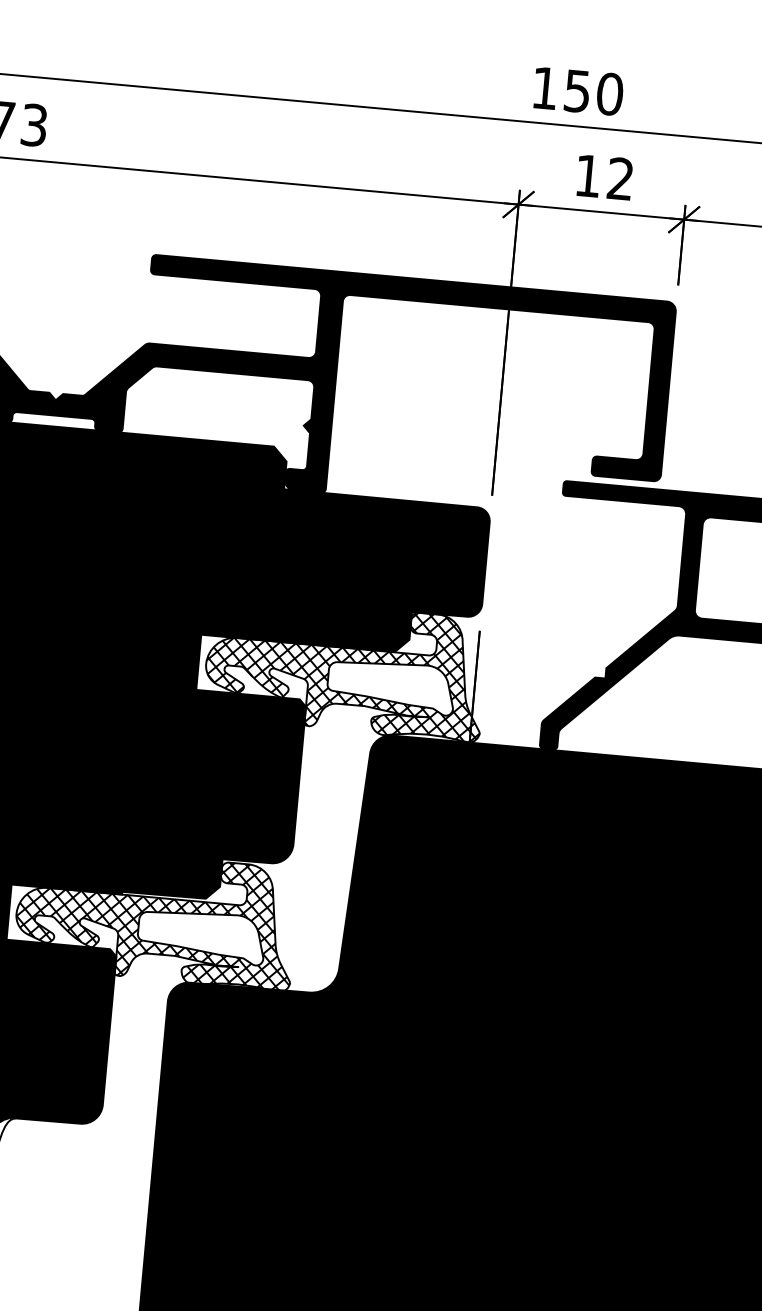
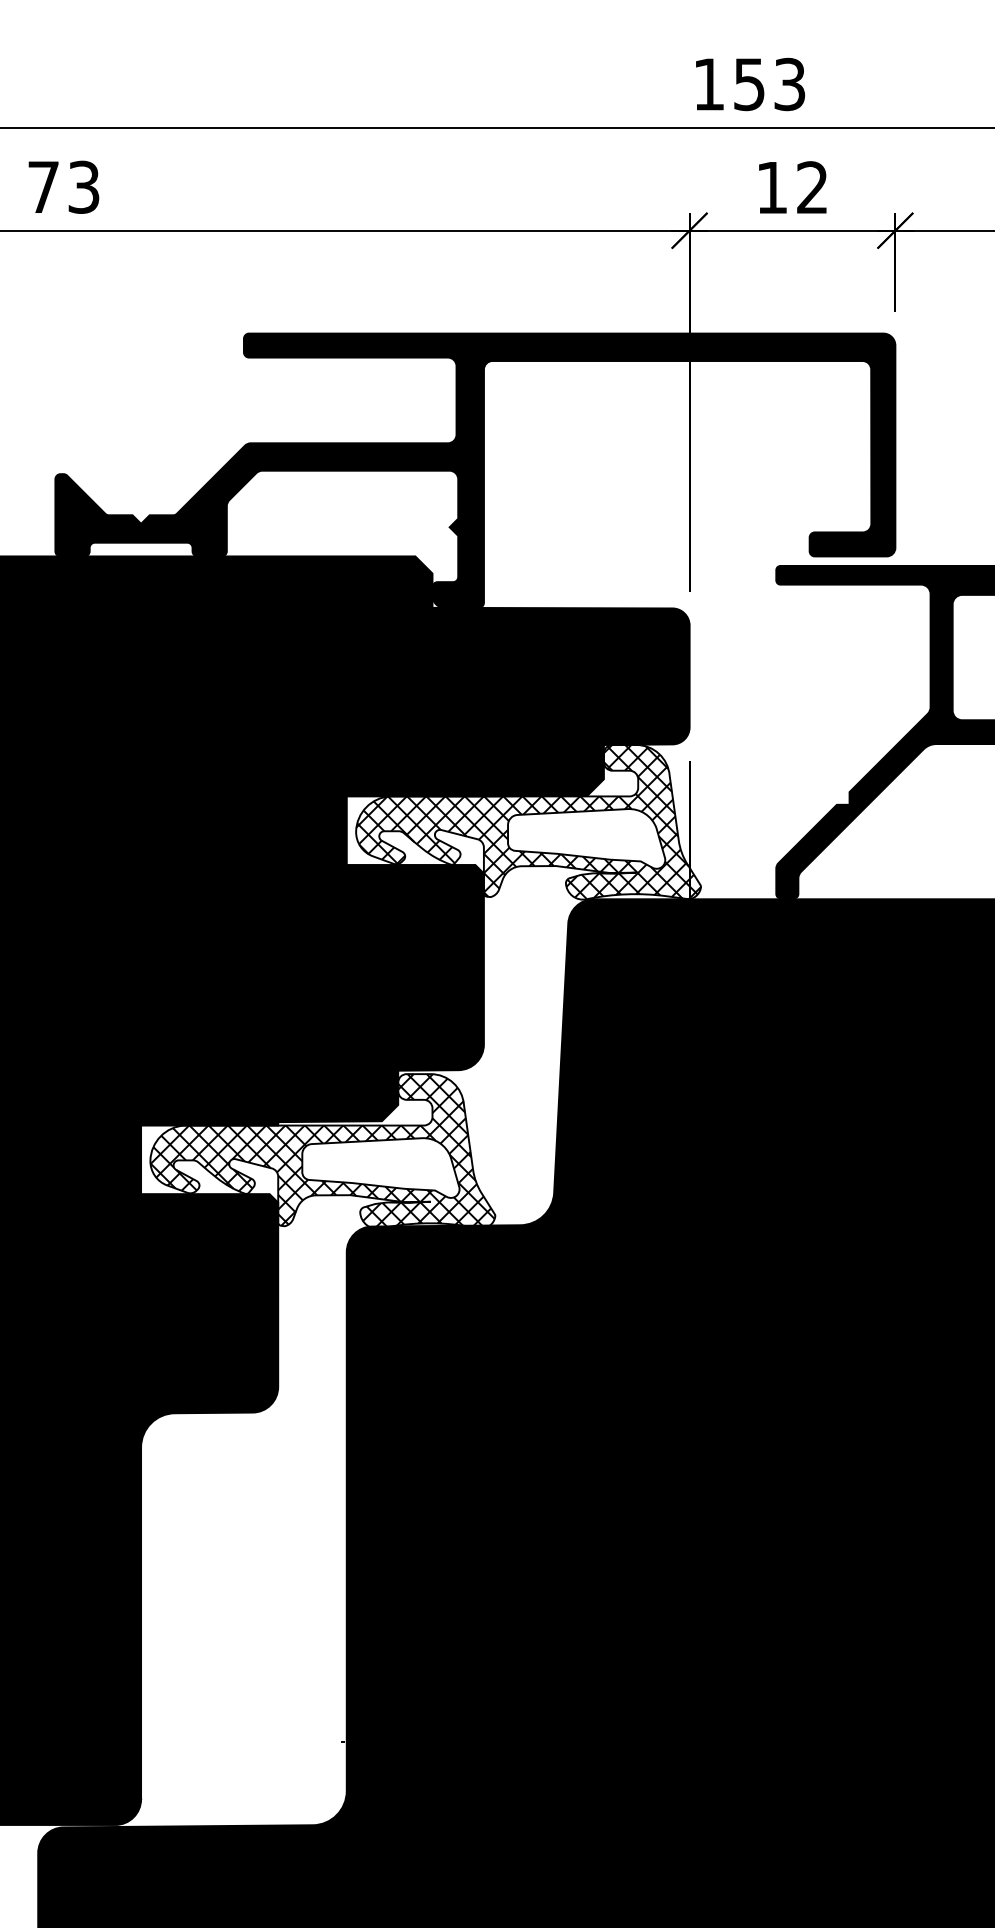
text: (609, 94) -> (789, 84), 150 -> 153

